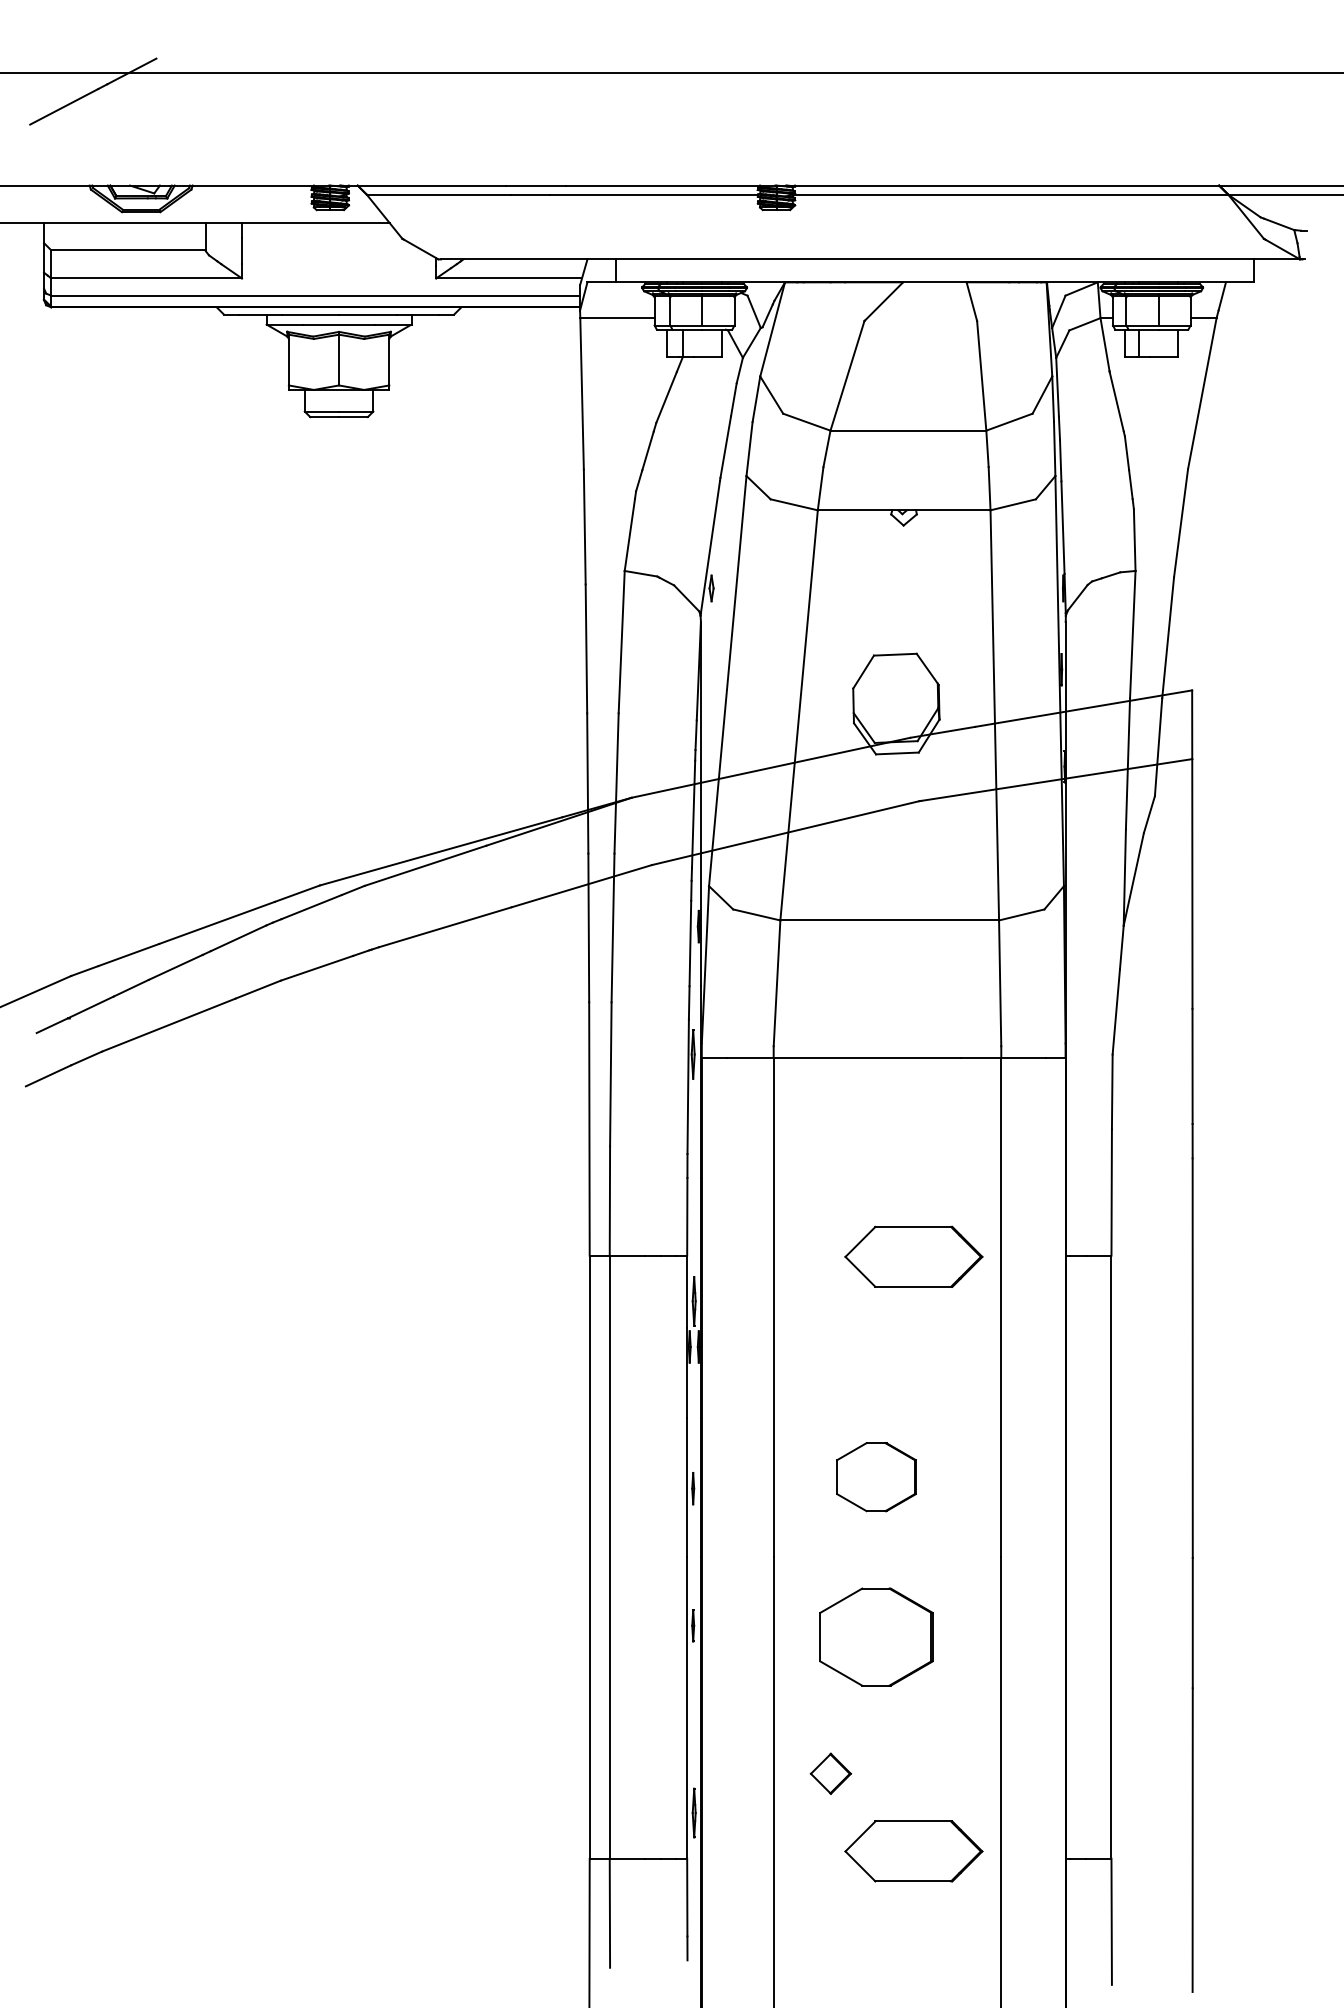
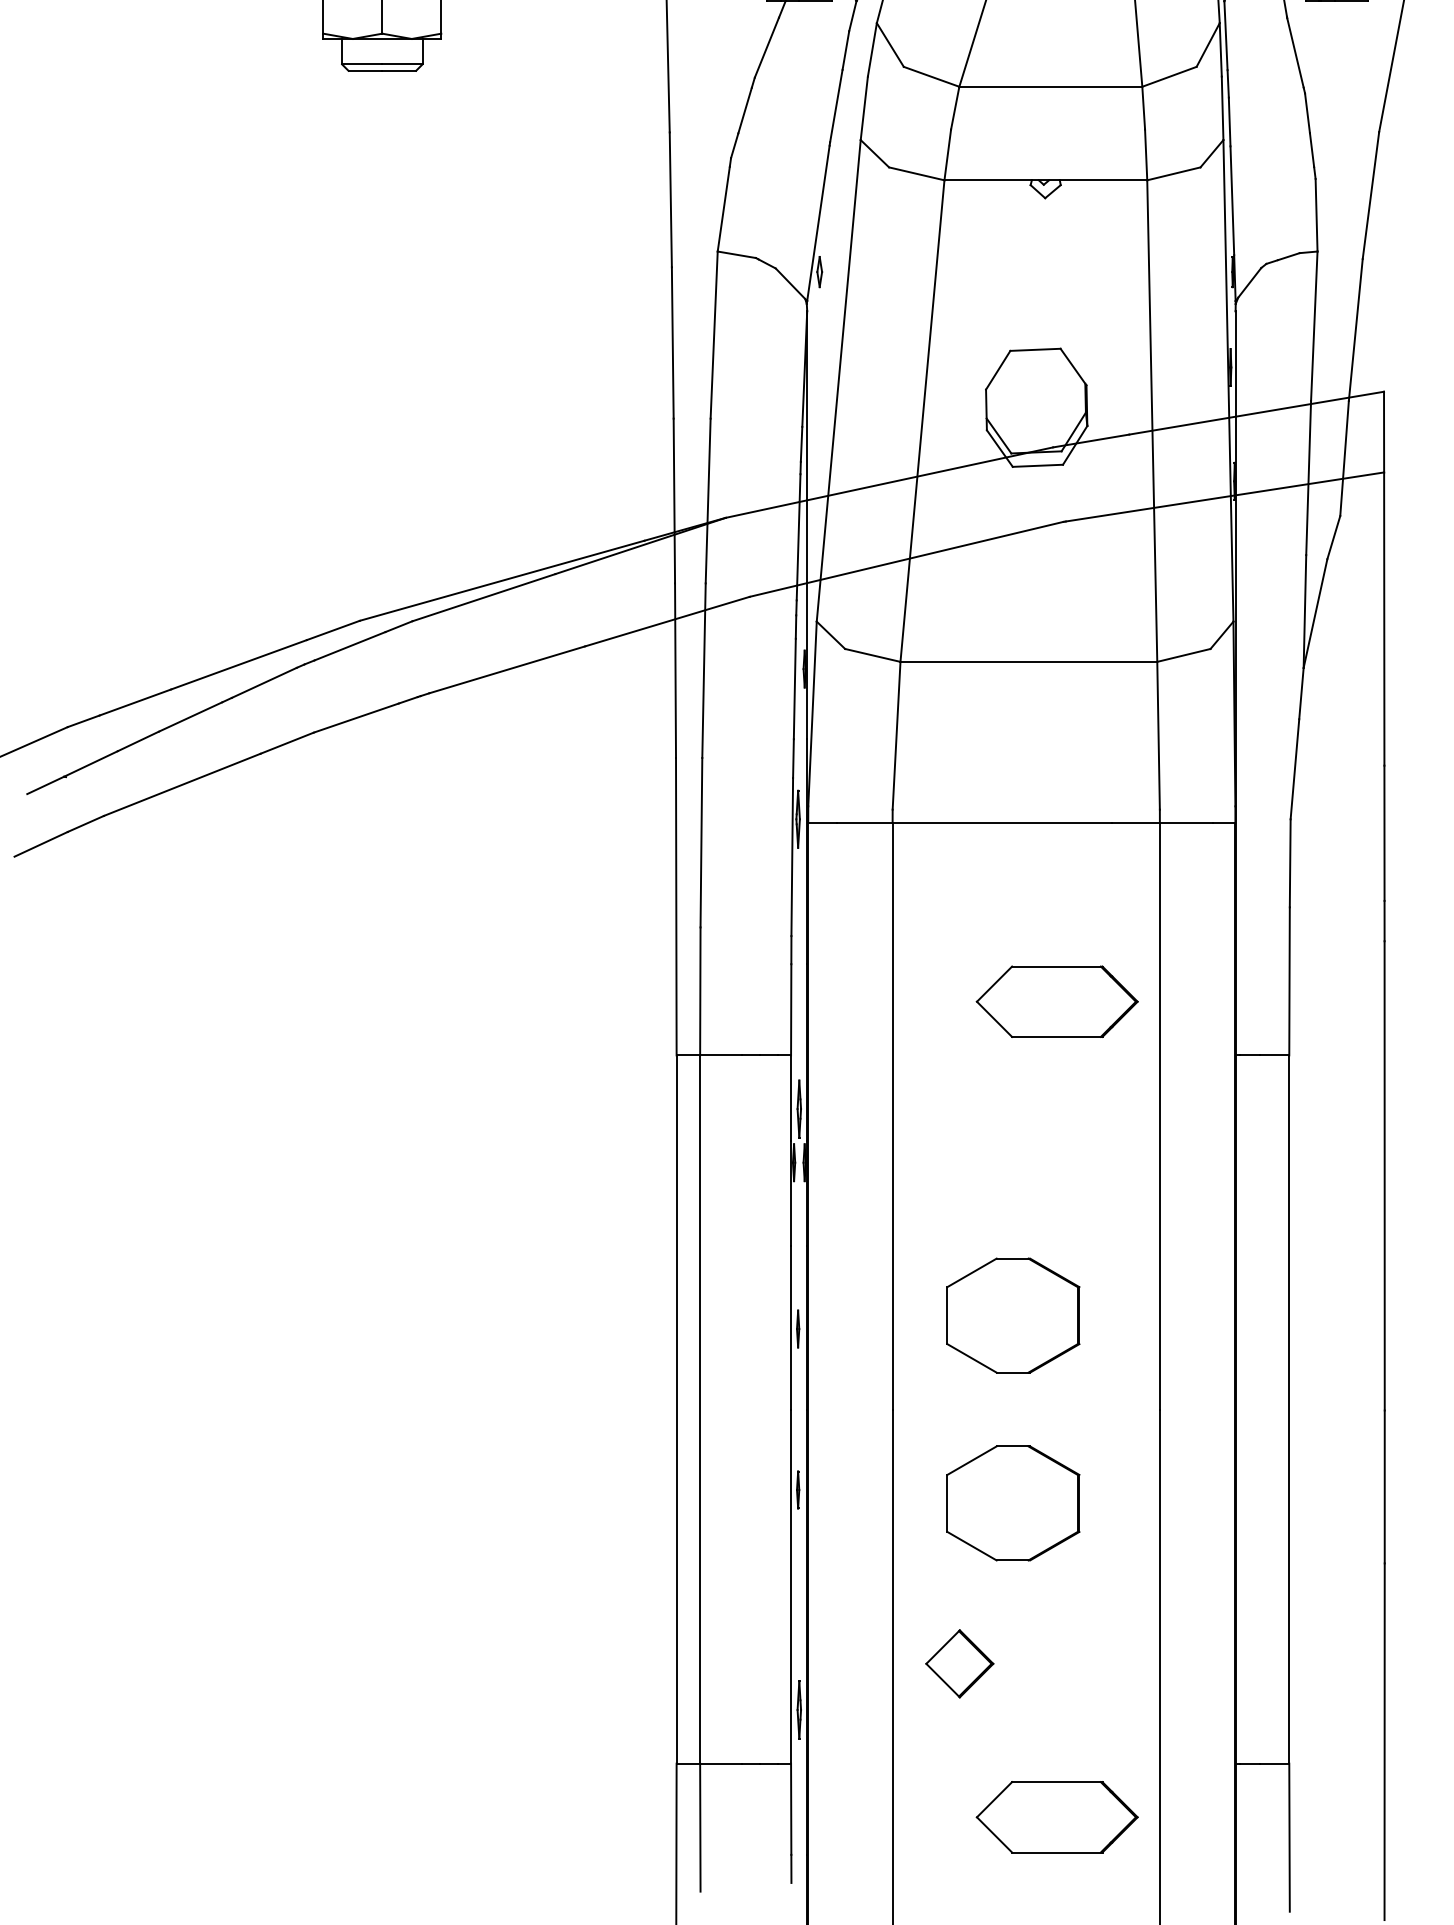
part: (913, 1256) -> (1056, 1001), moved
part: (876, 1476) -> (1013, 1314), size x1.43
part: (830, 1773) -> (959, 1663), size x1.43
part: (913, 1851) -> (1056, 1817), moved

